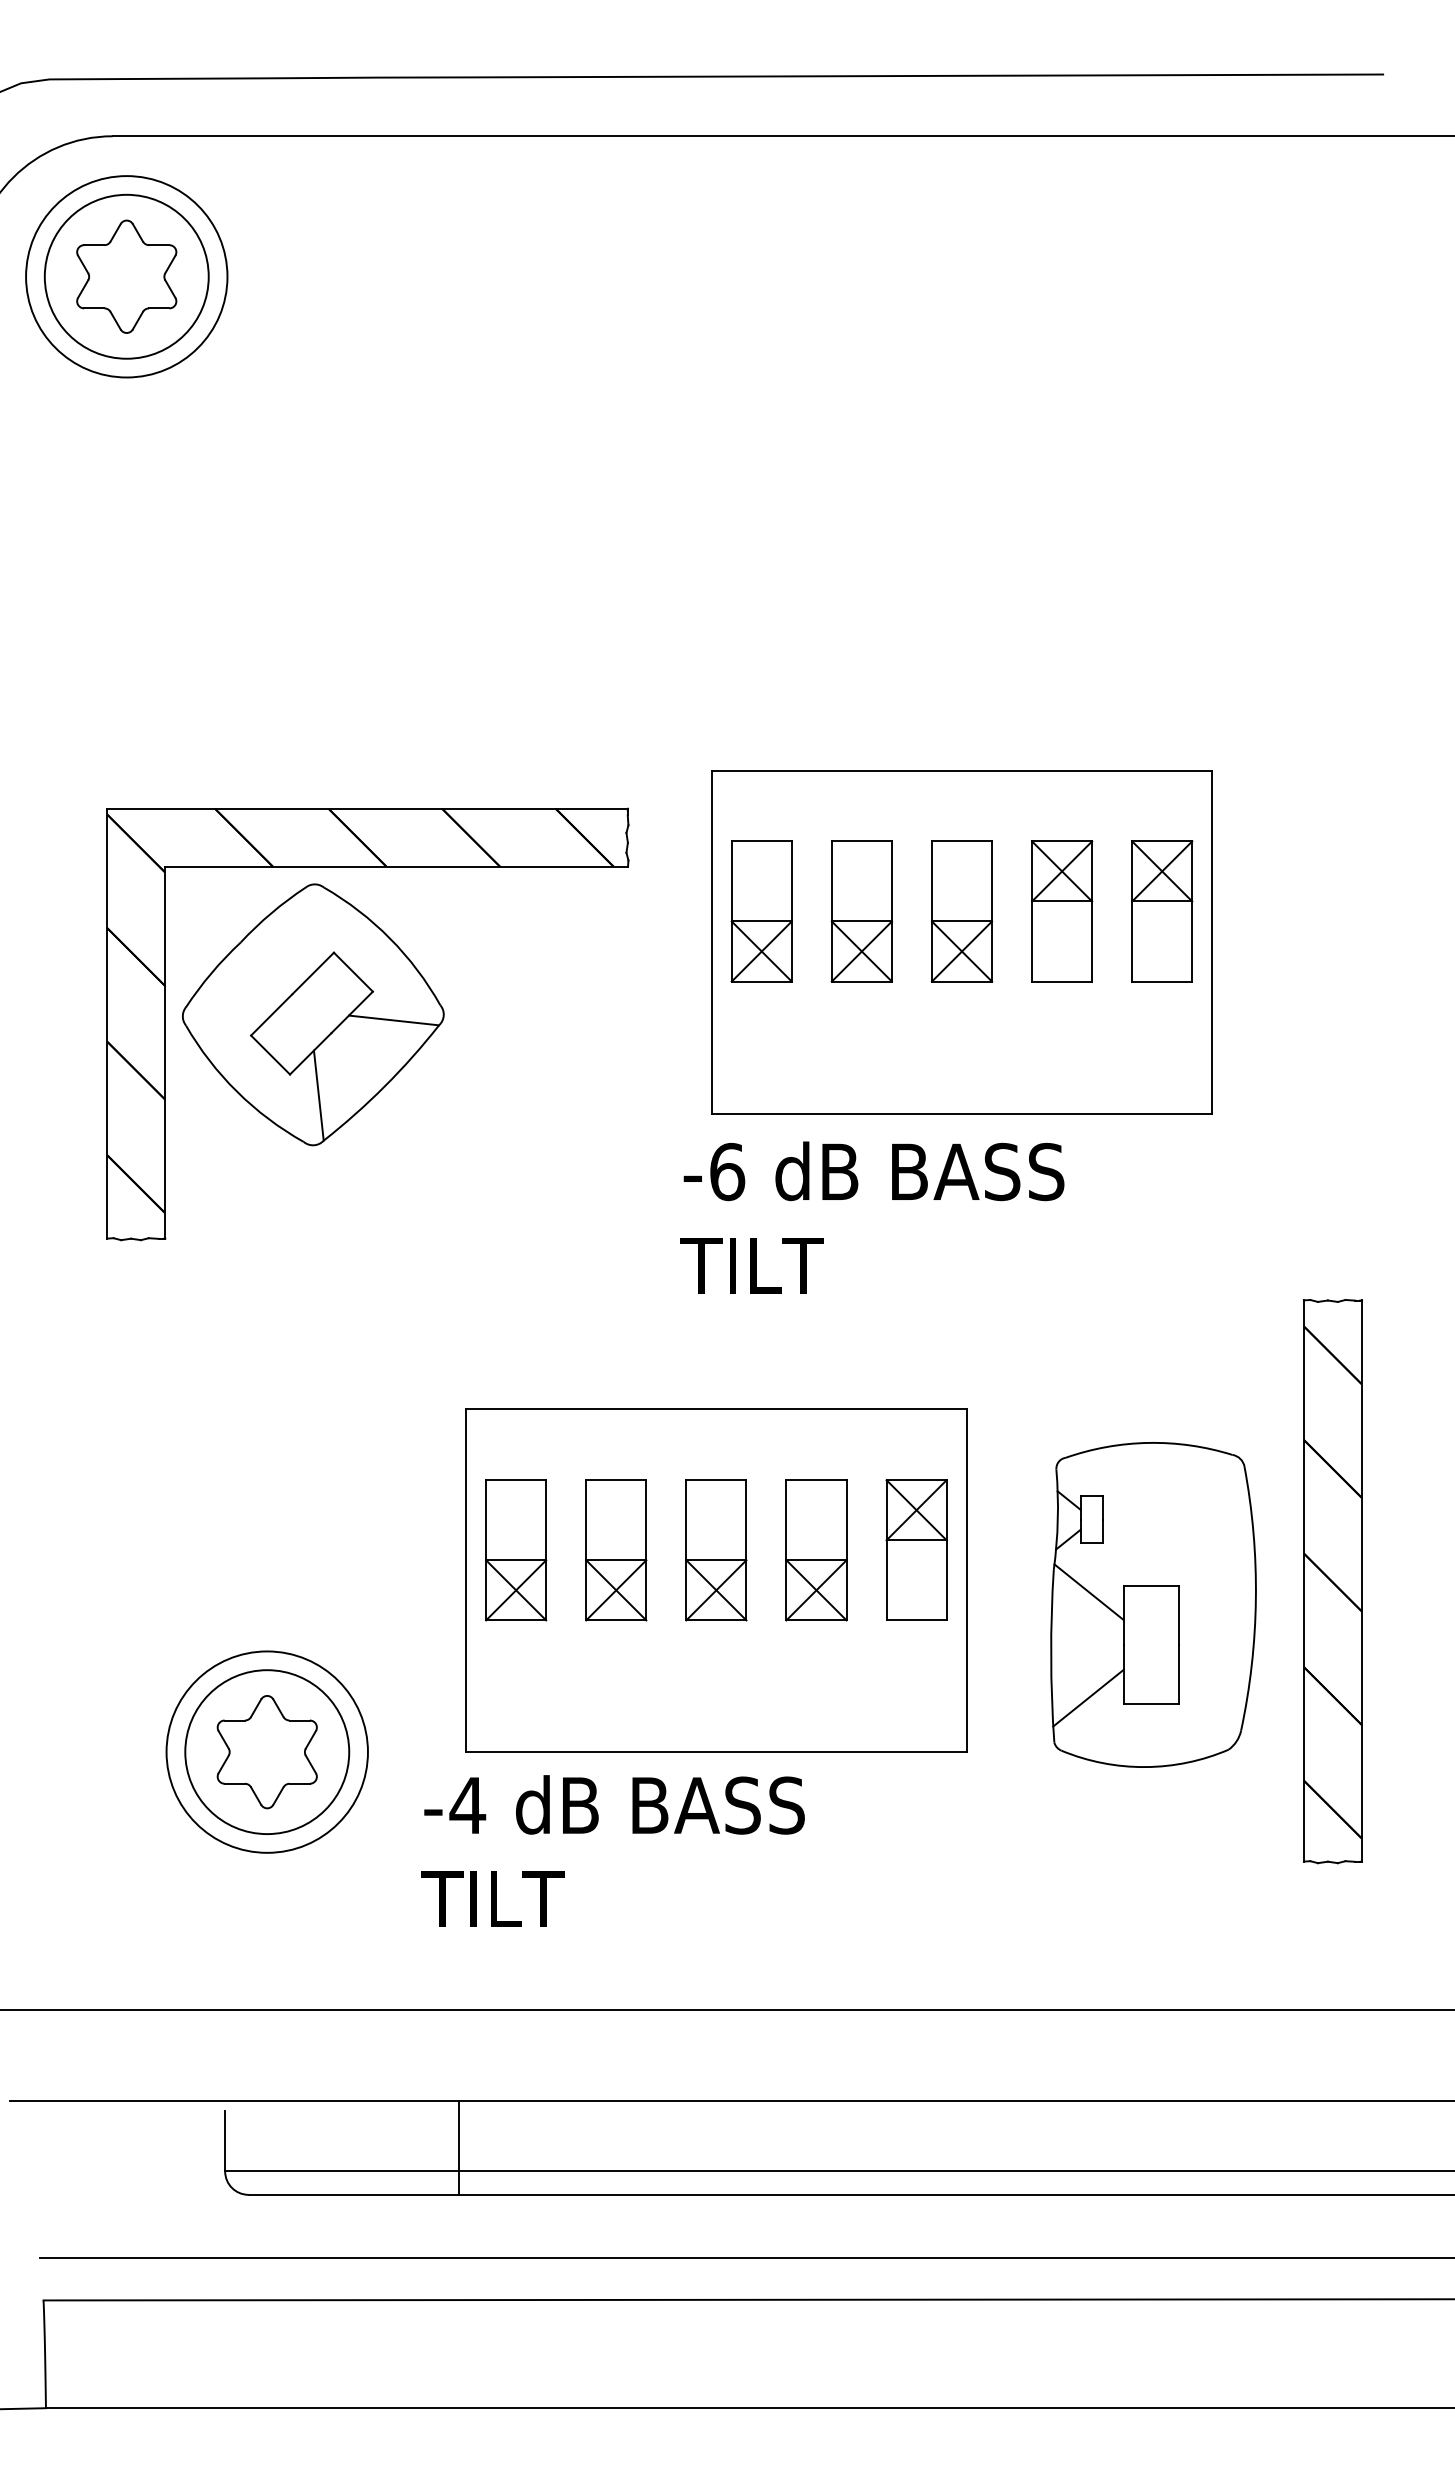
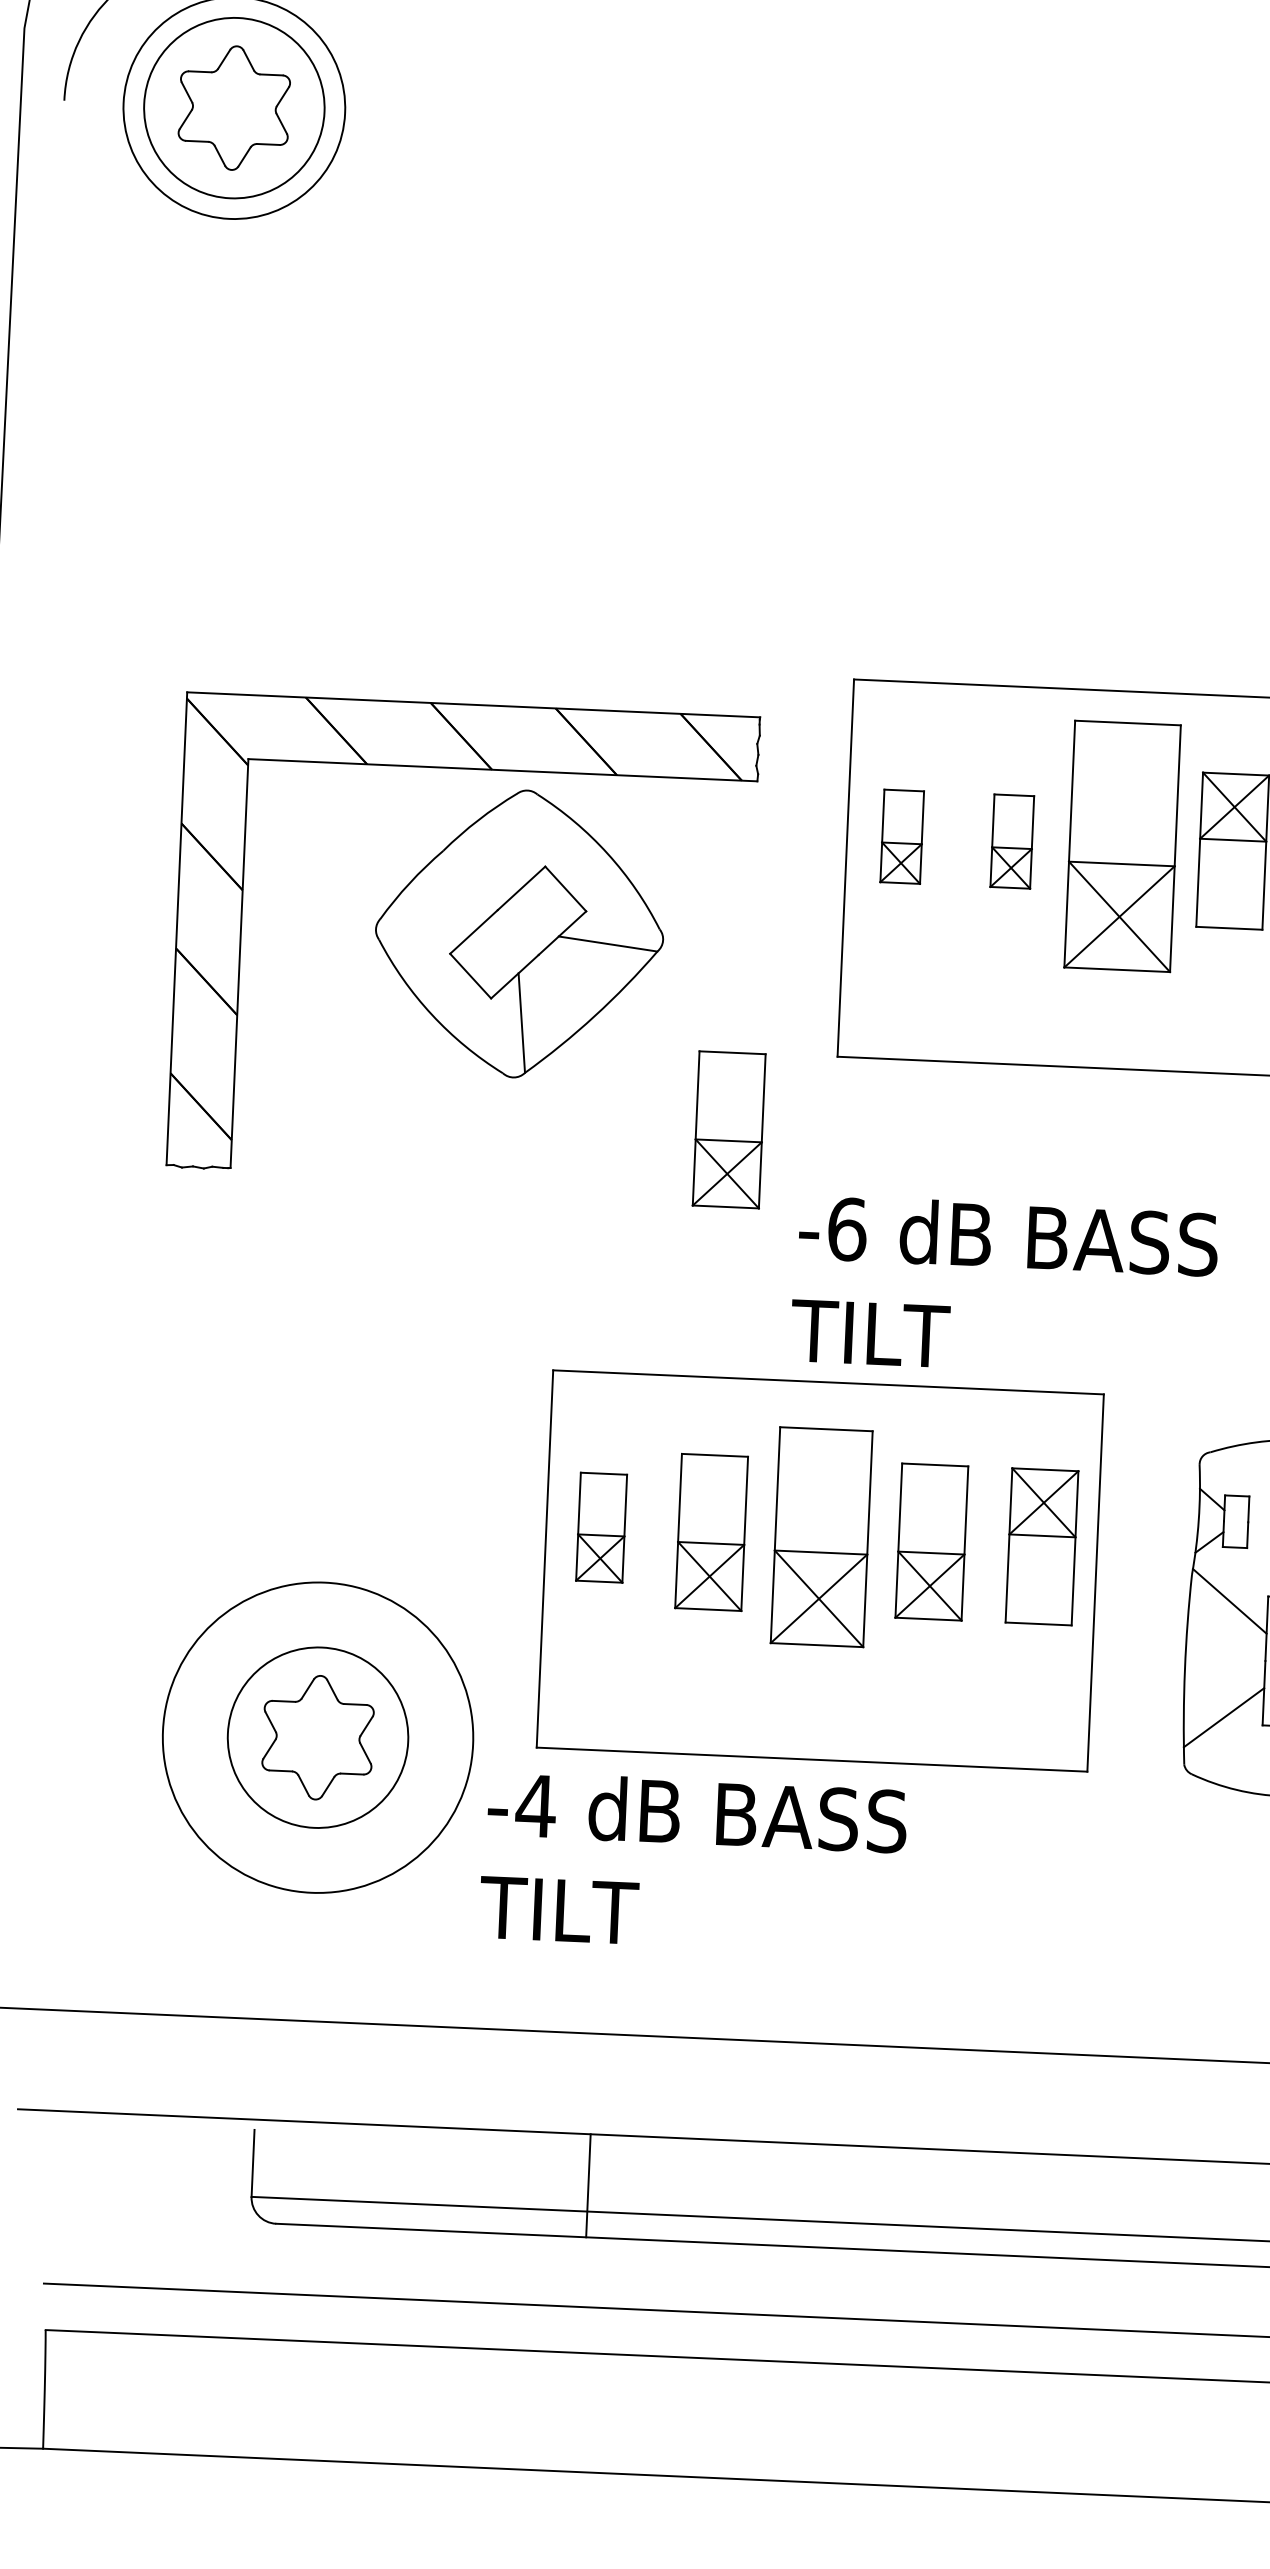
part: (761, 911) -> (902, 836), size x0.6
part: (861, 911) -> (1012, 841), size x0.6
part: (961, 911) -> (1122, 846), size x1.6
part: (313, 1014) -> (519, 933), moved
part: (616, 1184) -> (729, 1130), added
text: (872, 1217) -> (1004, 1286), moved
part: (516, 1550) -> (601, 1527), size x0.7
part: (716, 1550) -> (821, 1537), size x1.4
circle: (266, 1751) -> (317, 1736), size x1.4
line: (459, 2147) -> (588, 2185), moved

